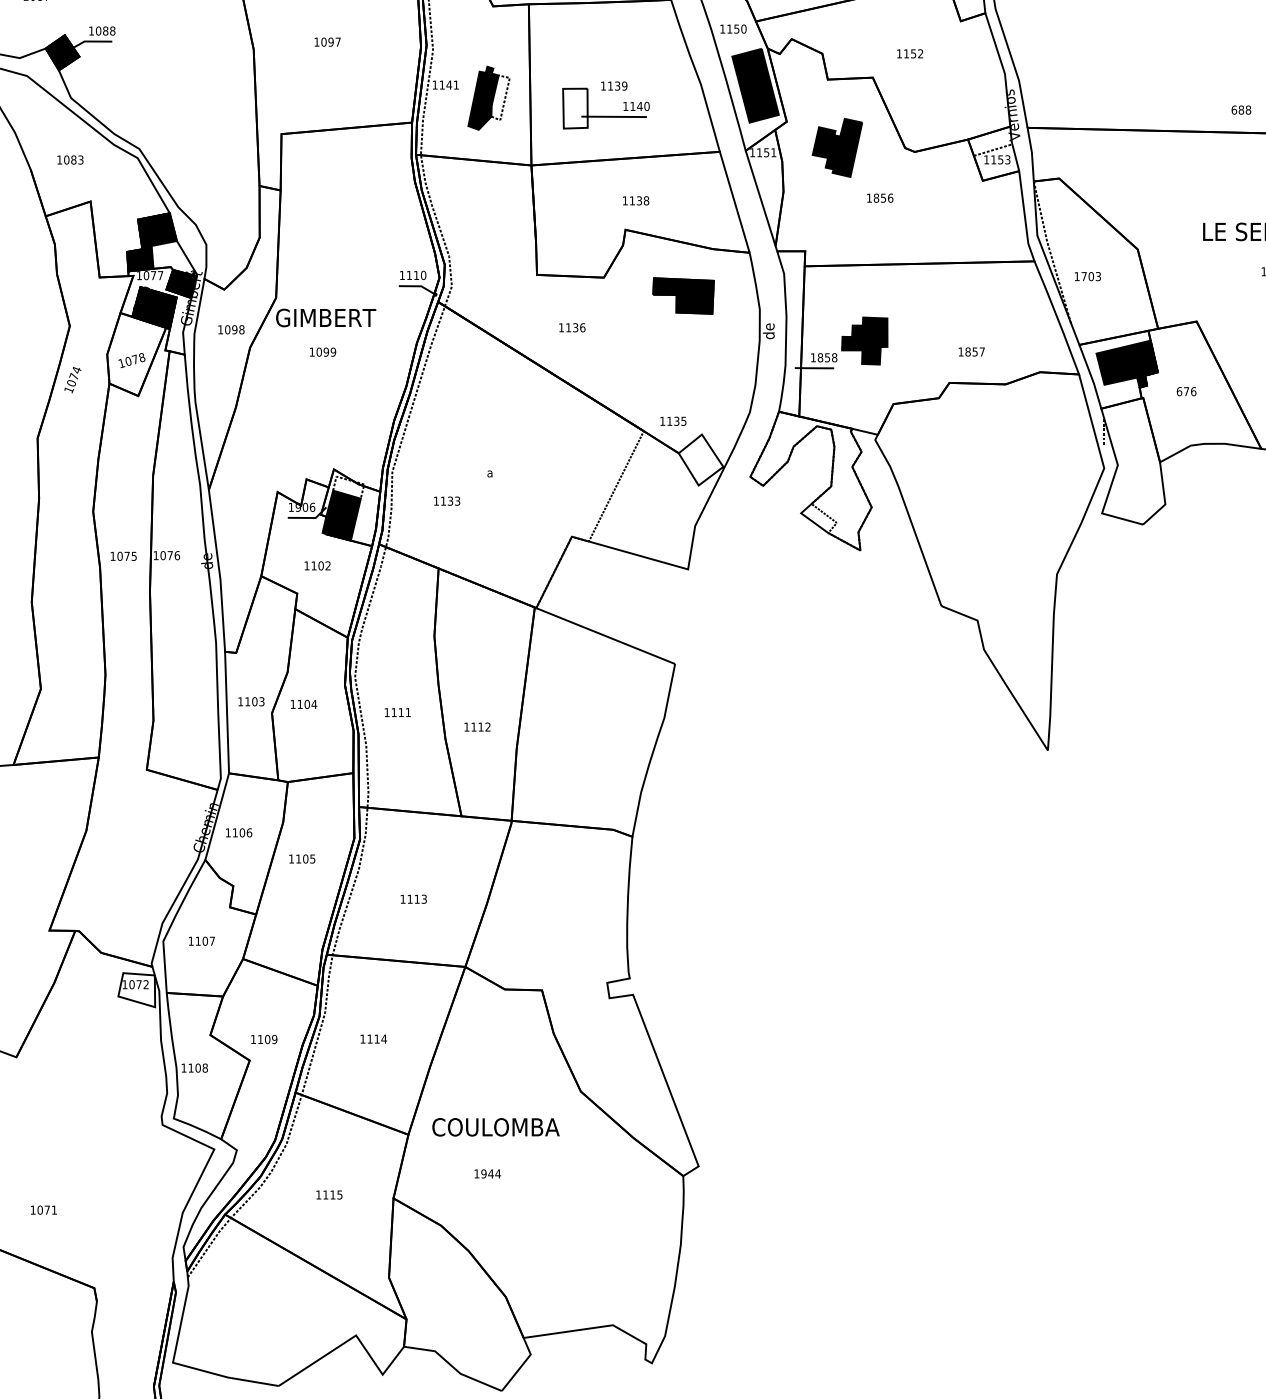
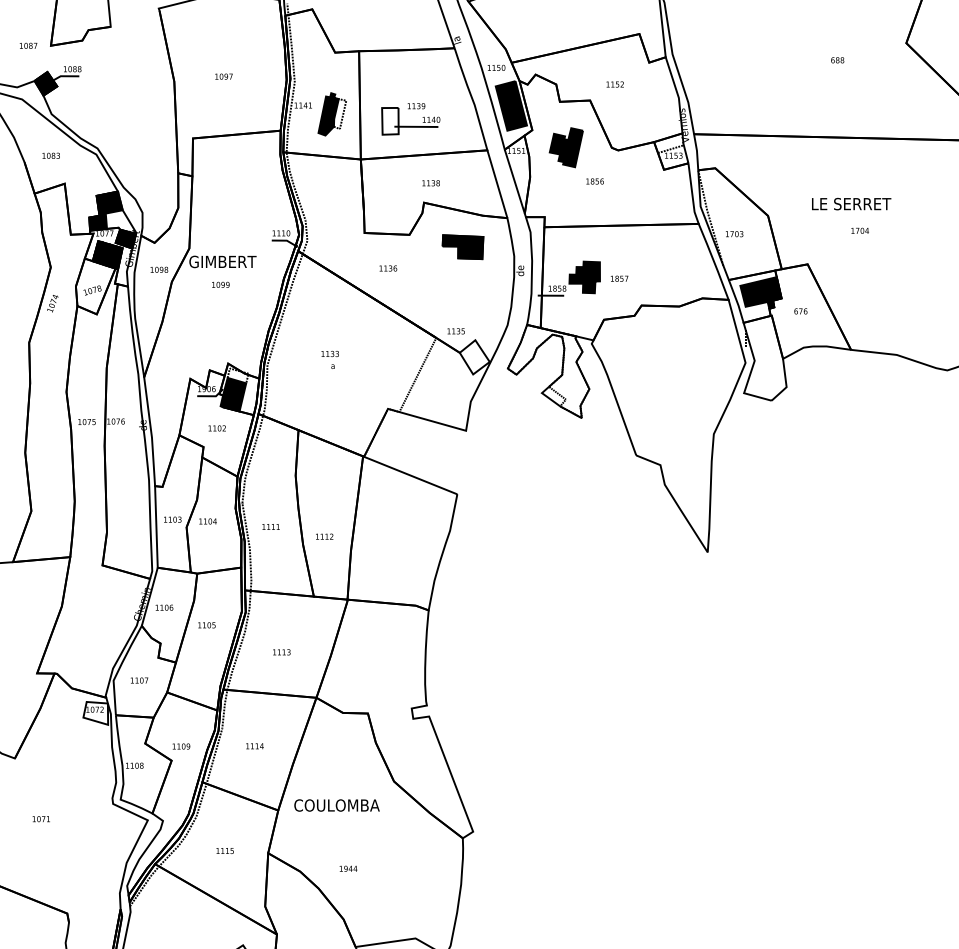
text: (1241, 110) -> (837, 60), moved
text: (971, 351) -> (619, 278), moved
text: (446, 500) -> (329, 353), moved
text: (487, 1173) -> (348, 868), moved
text: (42, 1210) -> (40, 819), moved

